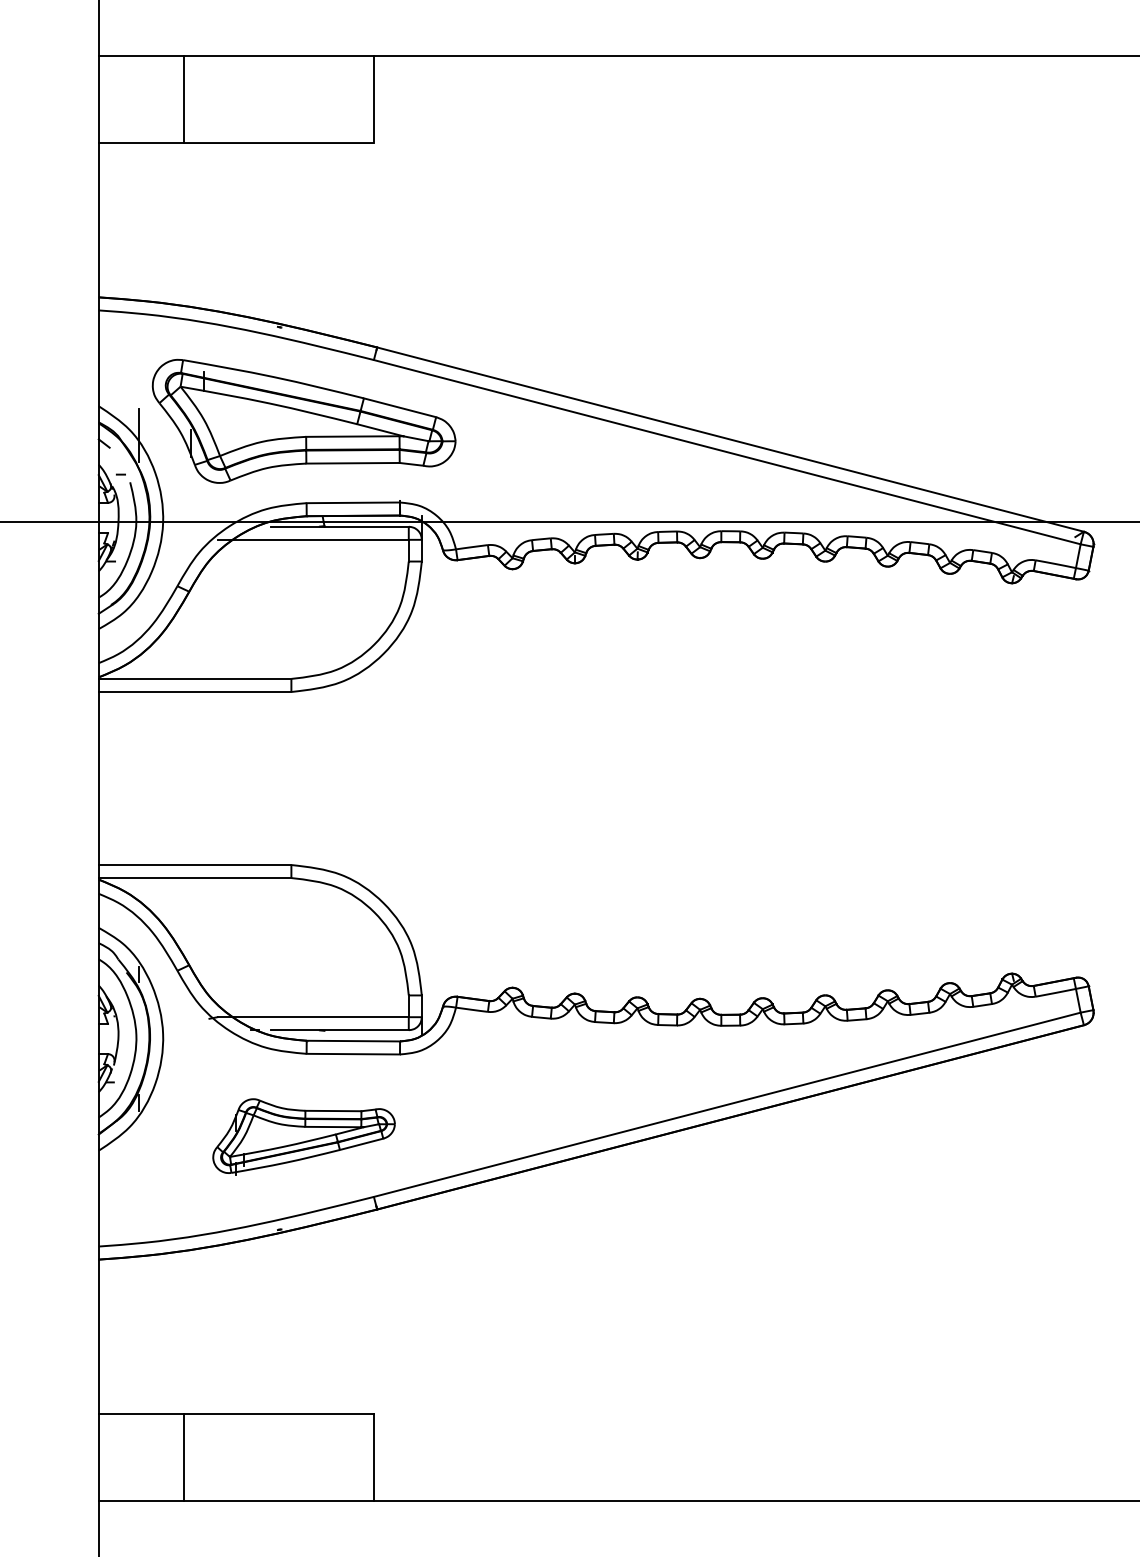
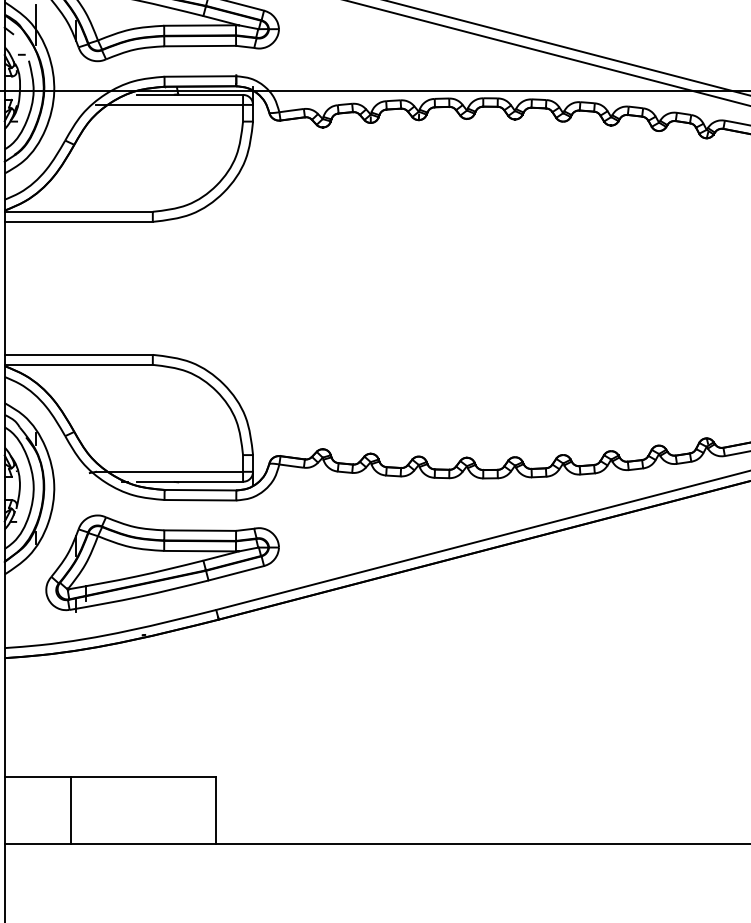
part: (303, 1136) -> (162, 563), size x1.67

